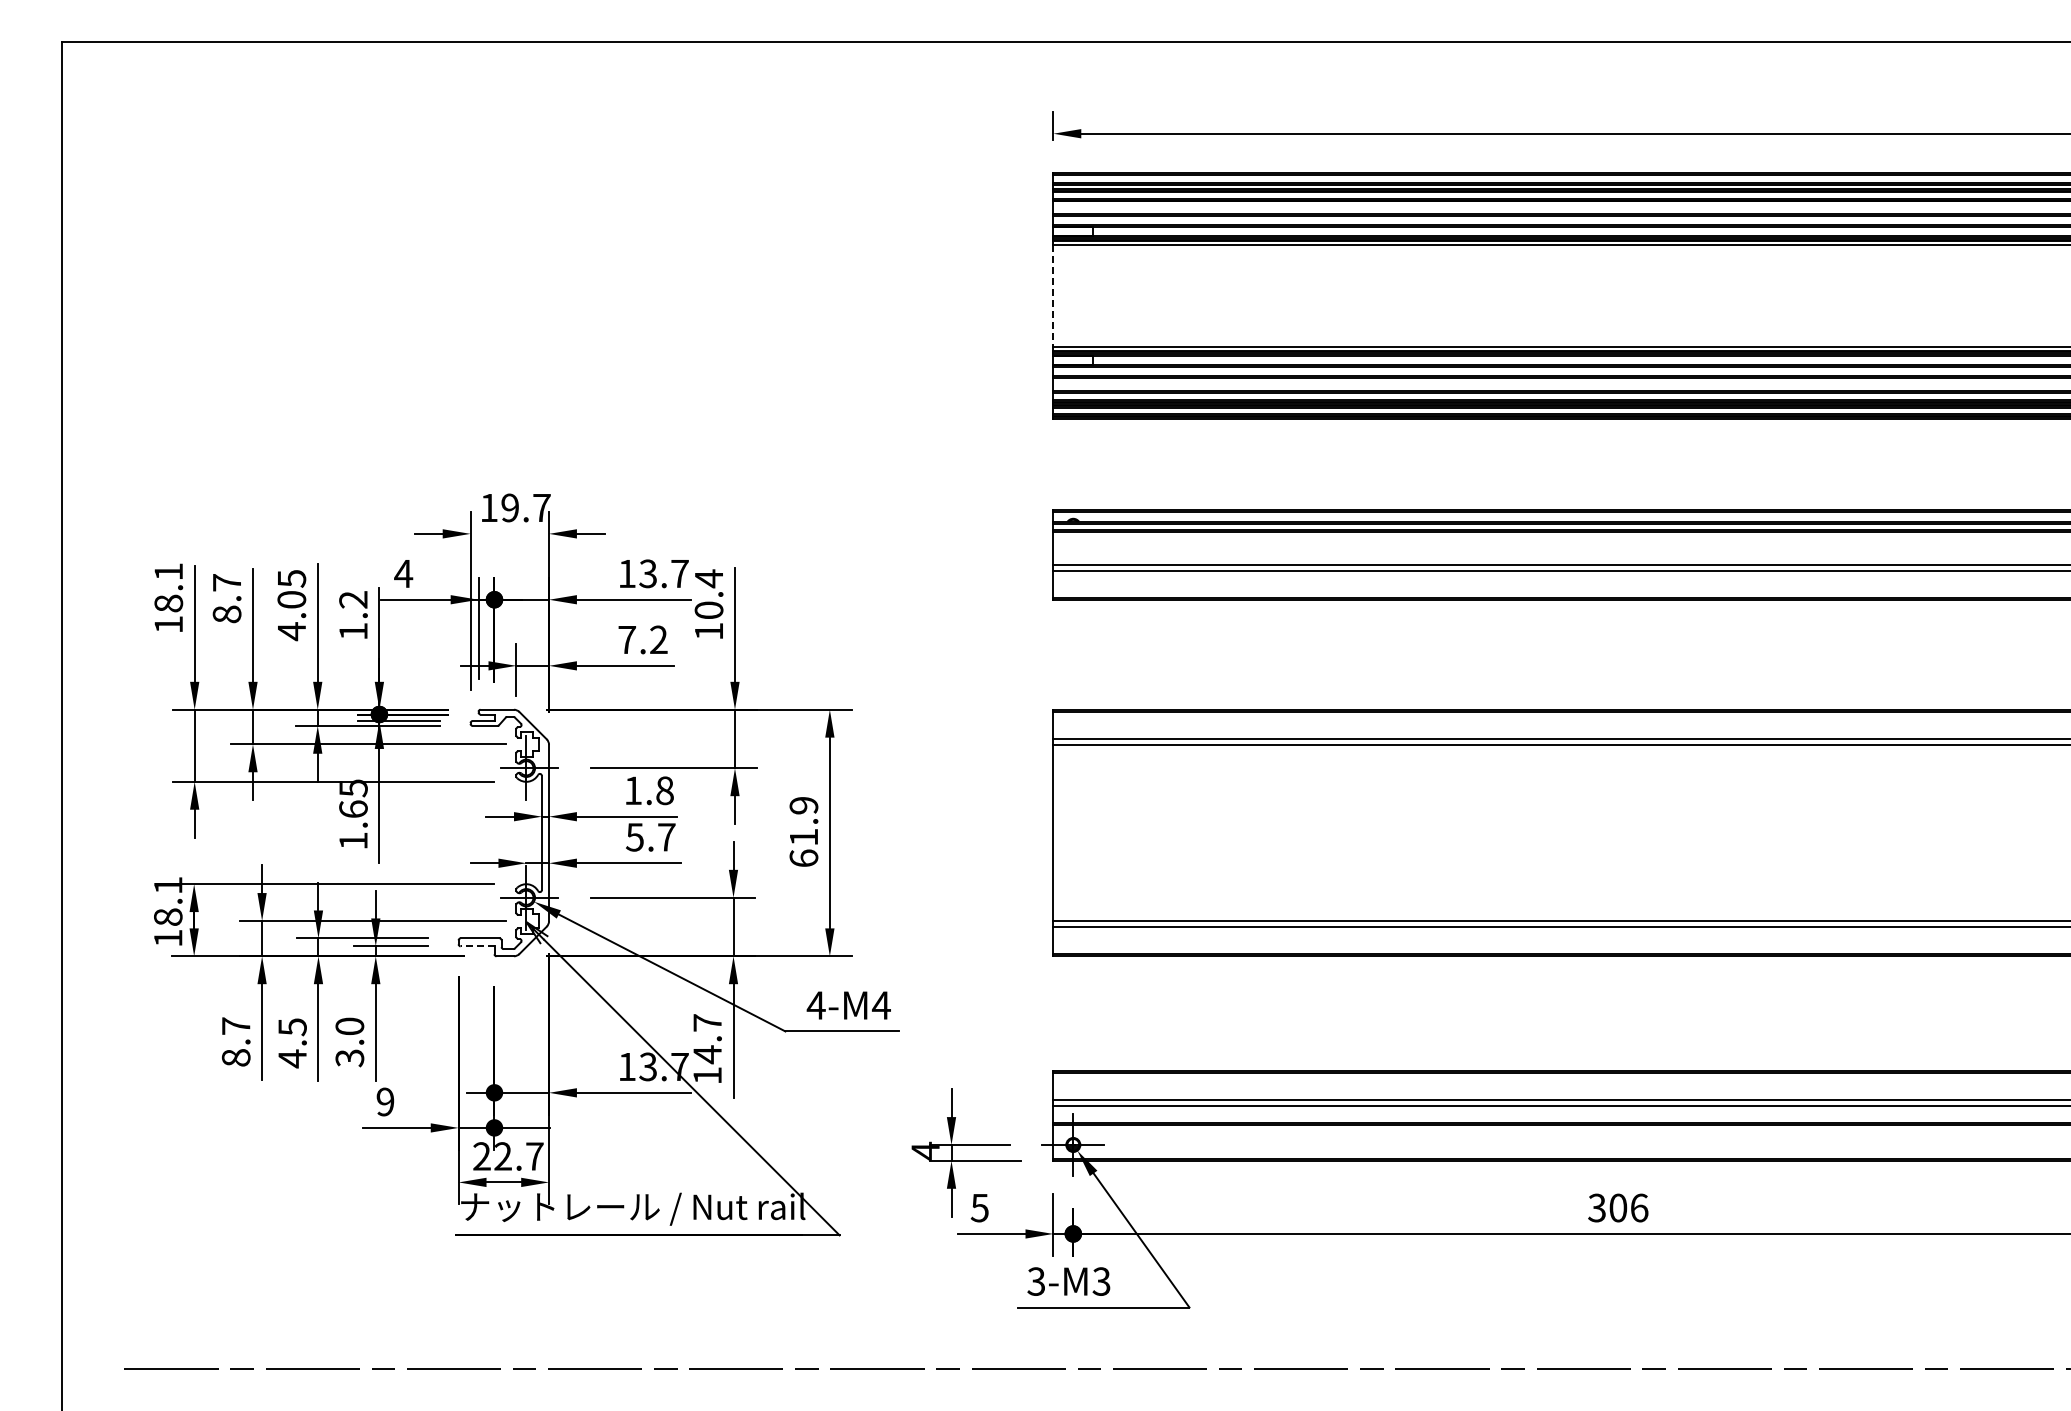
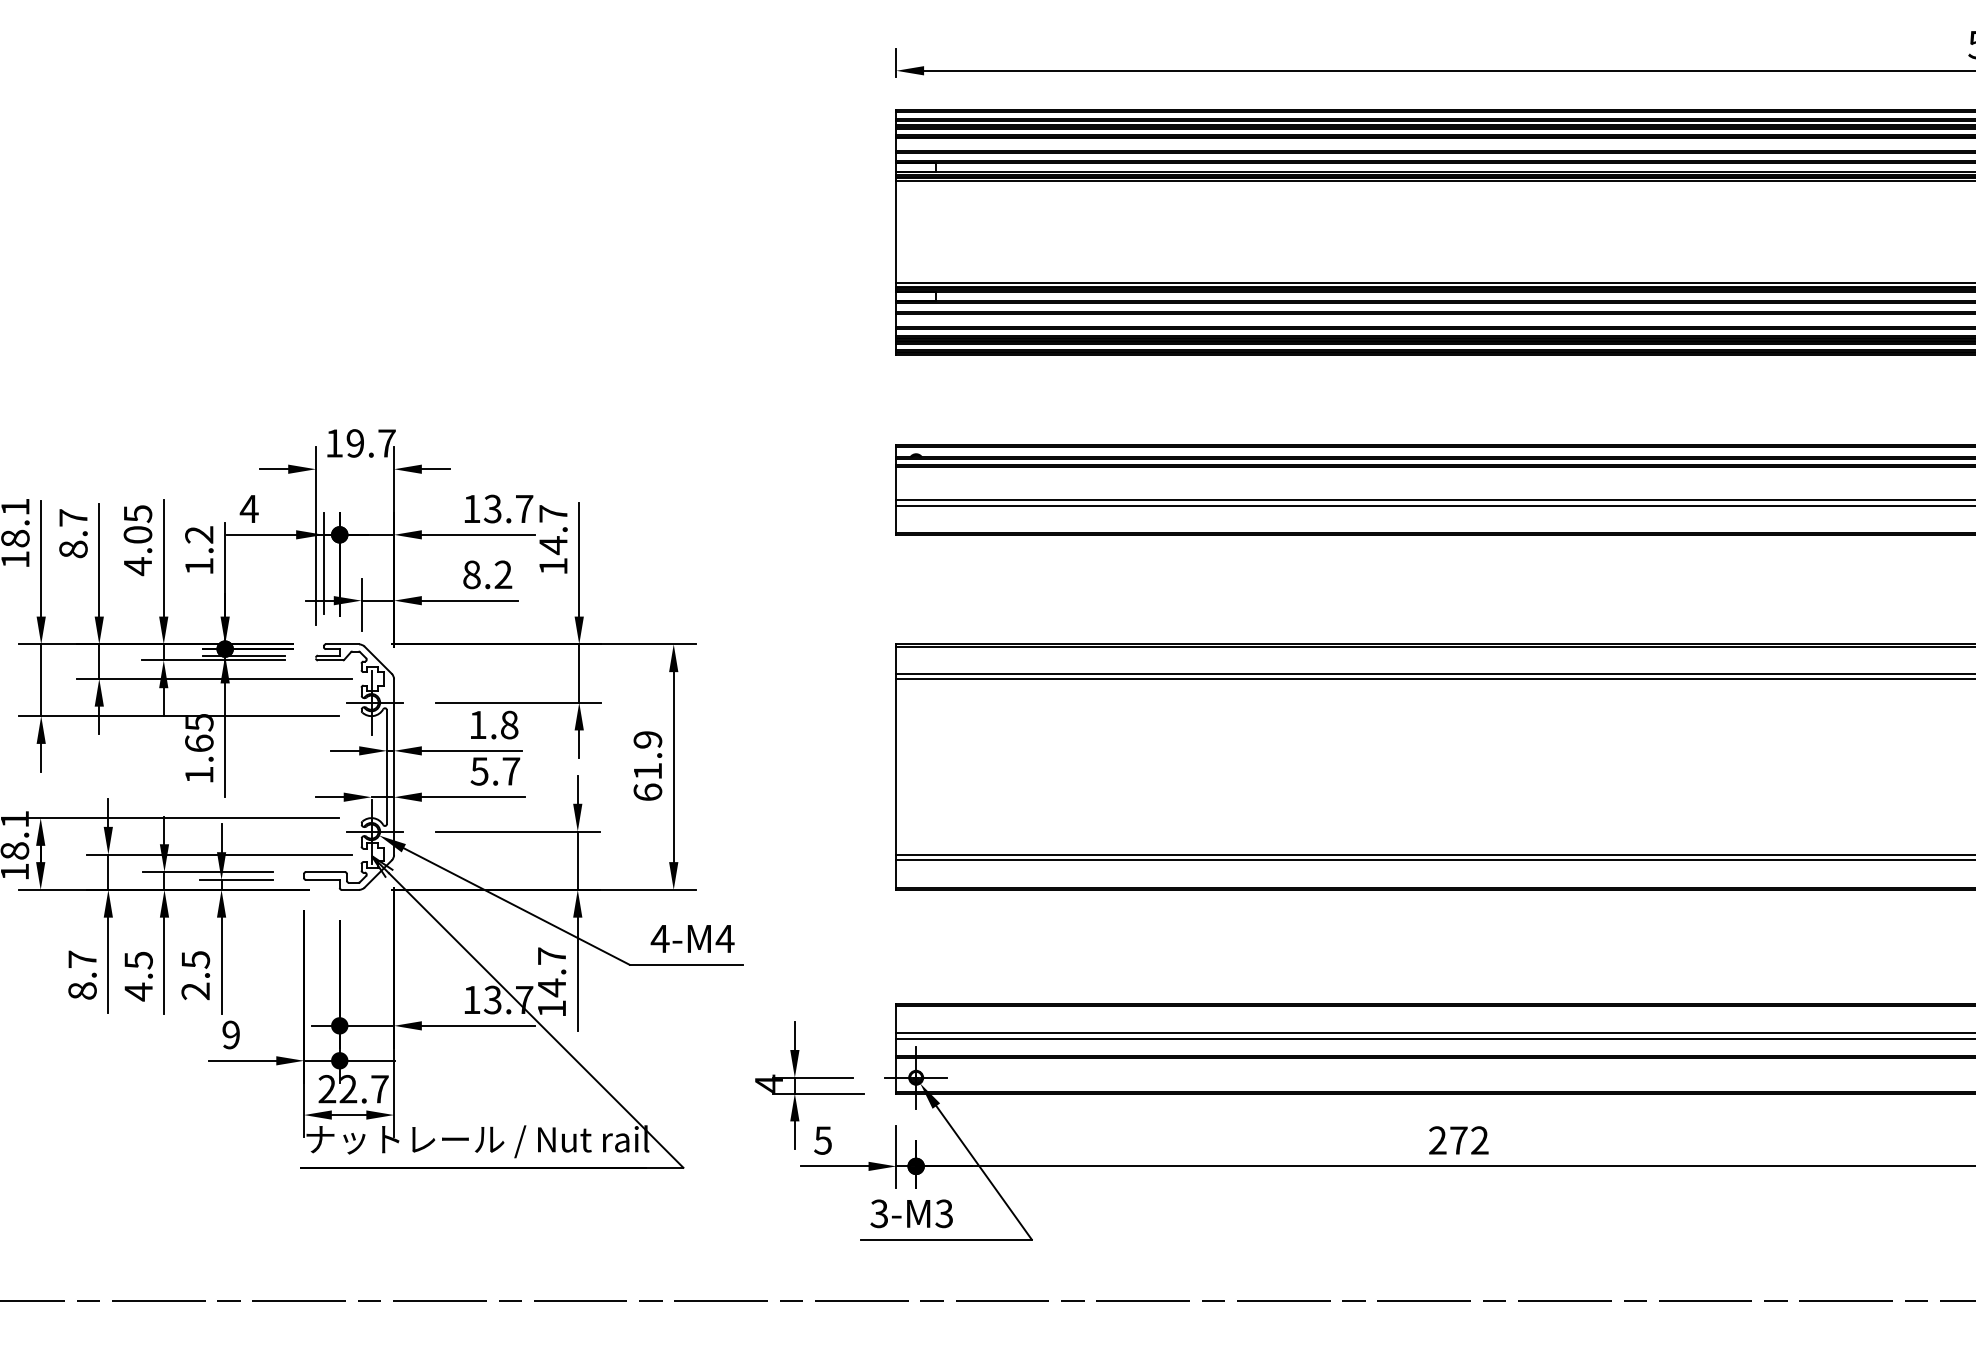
line: (1053, 296) -> (896, 232), dashed -> solid
text: (708, 594) -> (552, 529), 10.4 -> 14.7
text: (627, 639) -> (472, 574), 7.2 -> 8.2
line: (477, 946) -> (322, 880), dashed -> solid
text: (349, 1042) -> (195, 975), 3.0 -> 2.5
text: (1618, 1207) -> (1459, 1140), 306 -> 272

